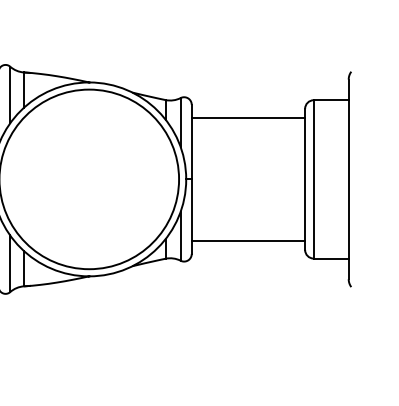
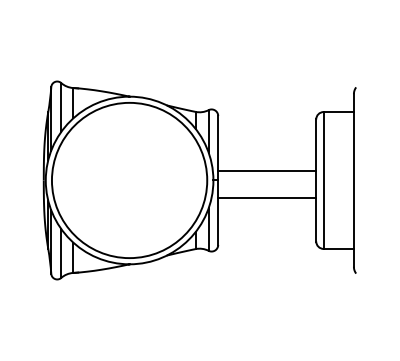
line: (248, 118) -> (267, 170), moved
line: (248, 240) -> (267, 198), moved

